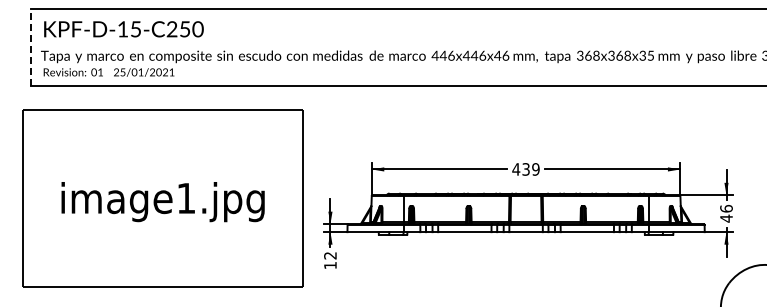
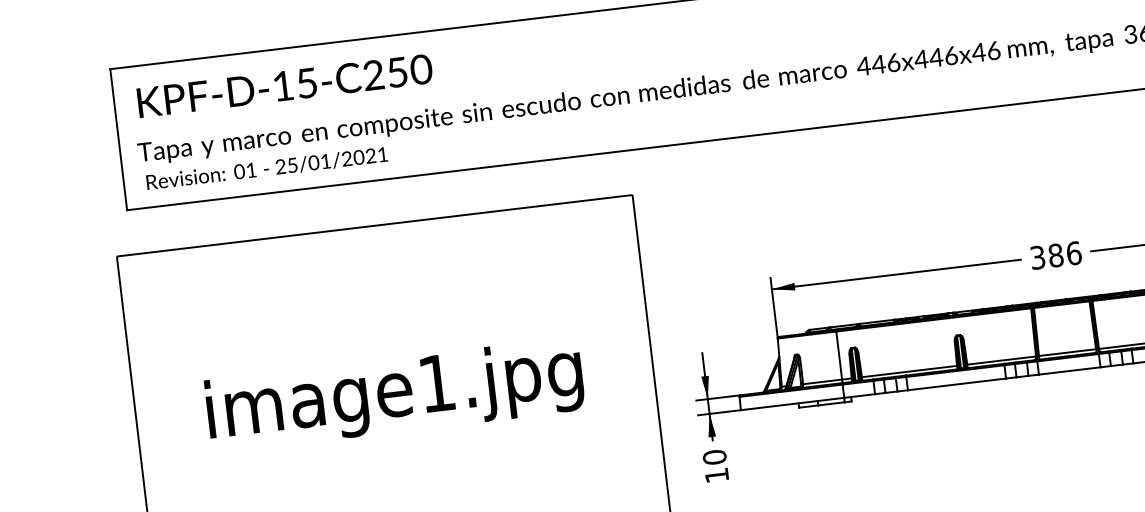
line: (31, 47) -> (118, 139), dashed -> solid
text: (525, 169) -> (1054, 255), 439 -> 386
text: (330, 255) -> (714, 456), 12 -> 10

